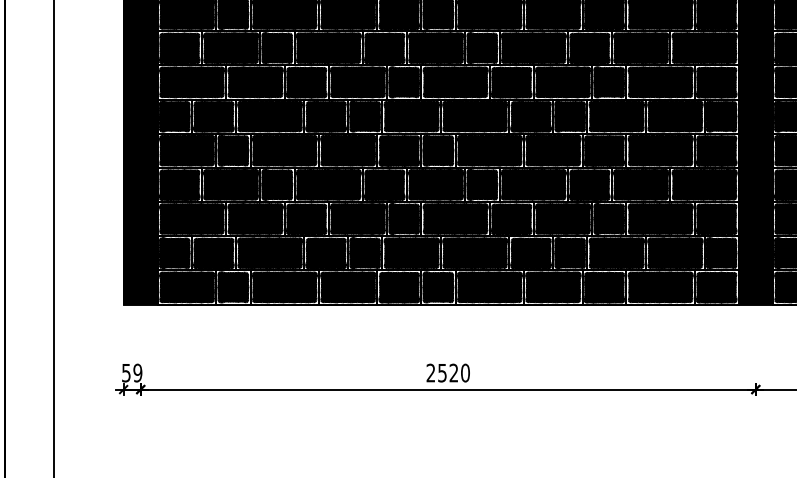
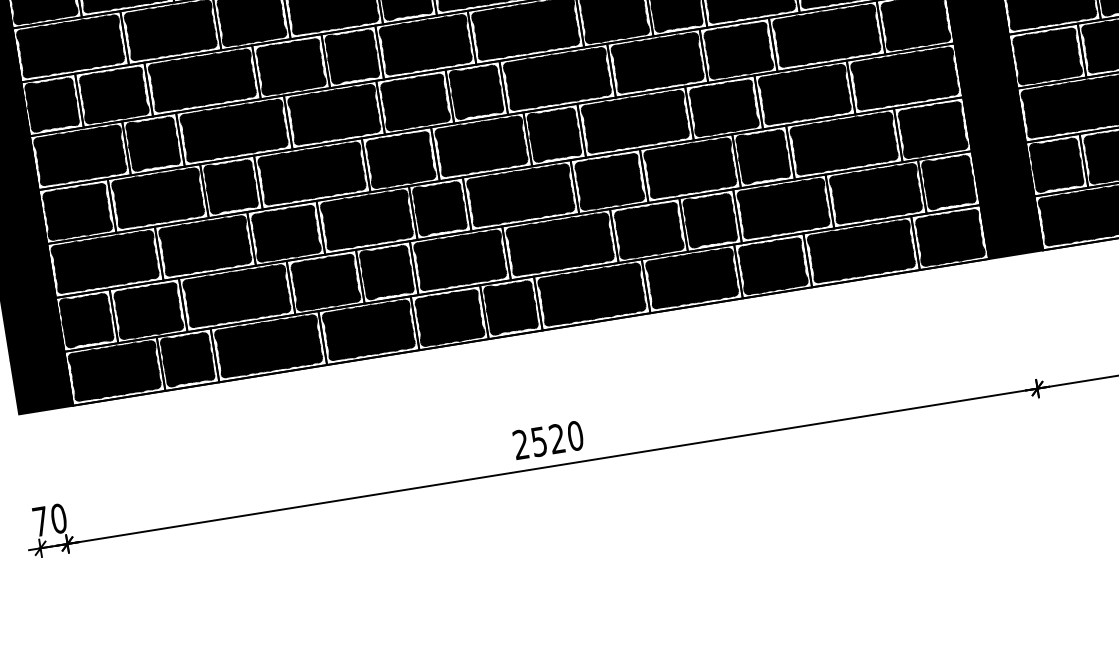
text: (132, 373) -> (50, 520), 59 -> 70

